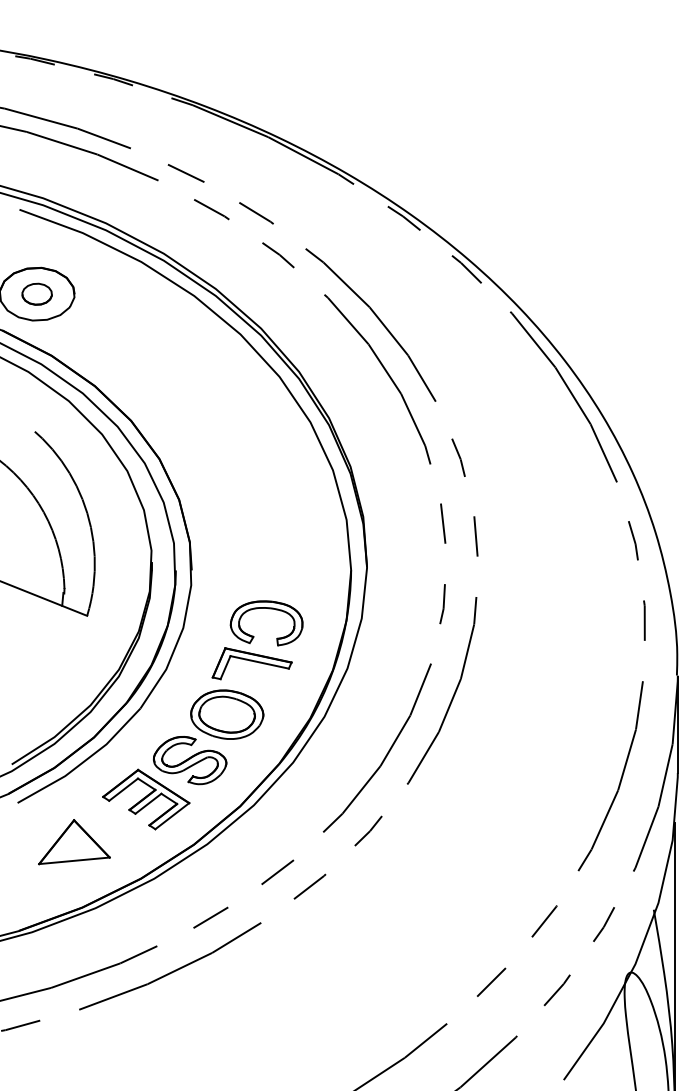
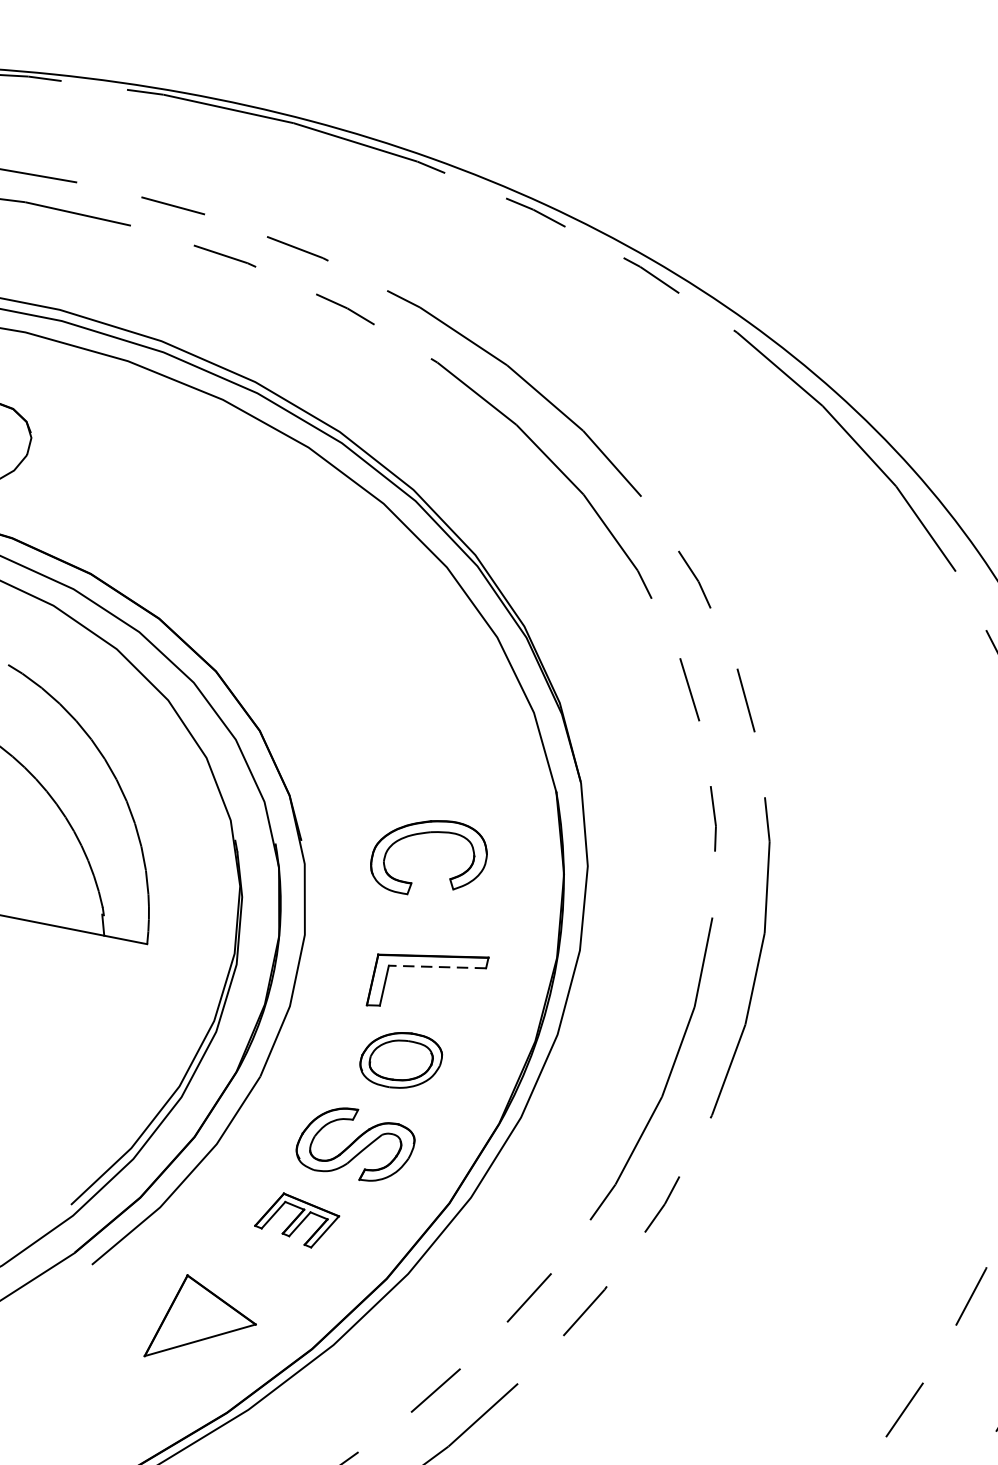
part: (269, 609) -> (428, 834), moved
line: (259, 662) -> (437, 967), solid -> dashed
part: (227, 714) -> (401, 1060), size x0.7
part: (146, 799) -> (297, 1220), size x0.6

